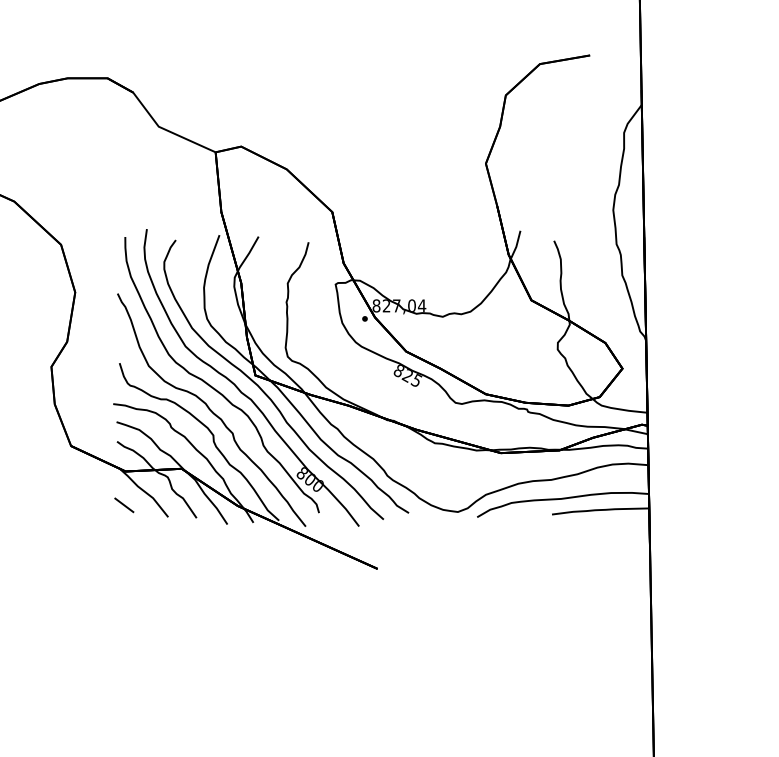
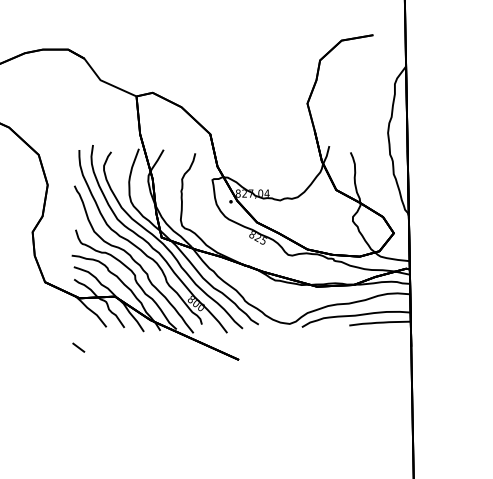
line: (123, 504) -> (78, 347), moved

